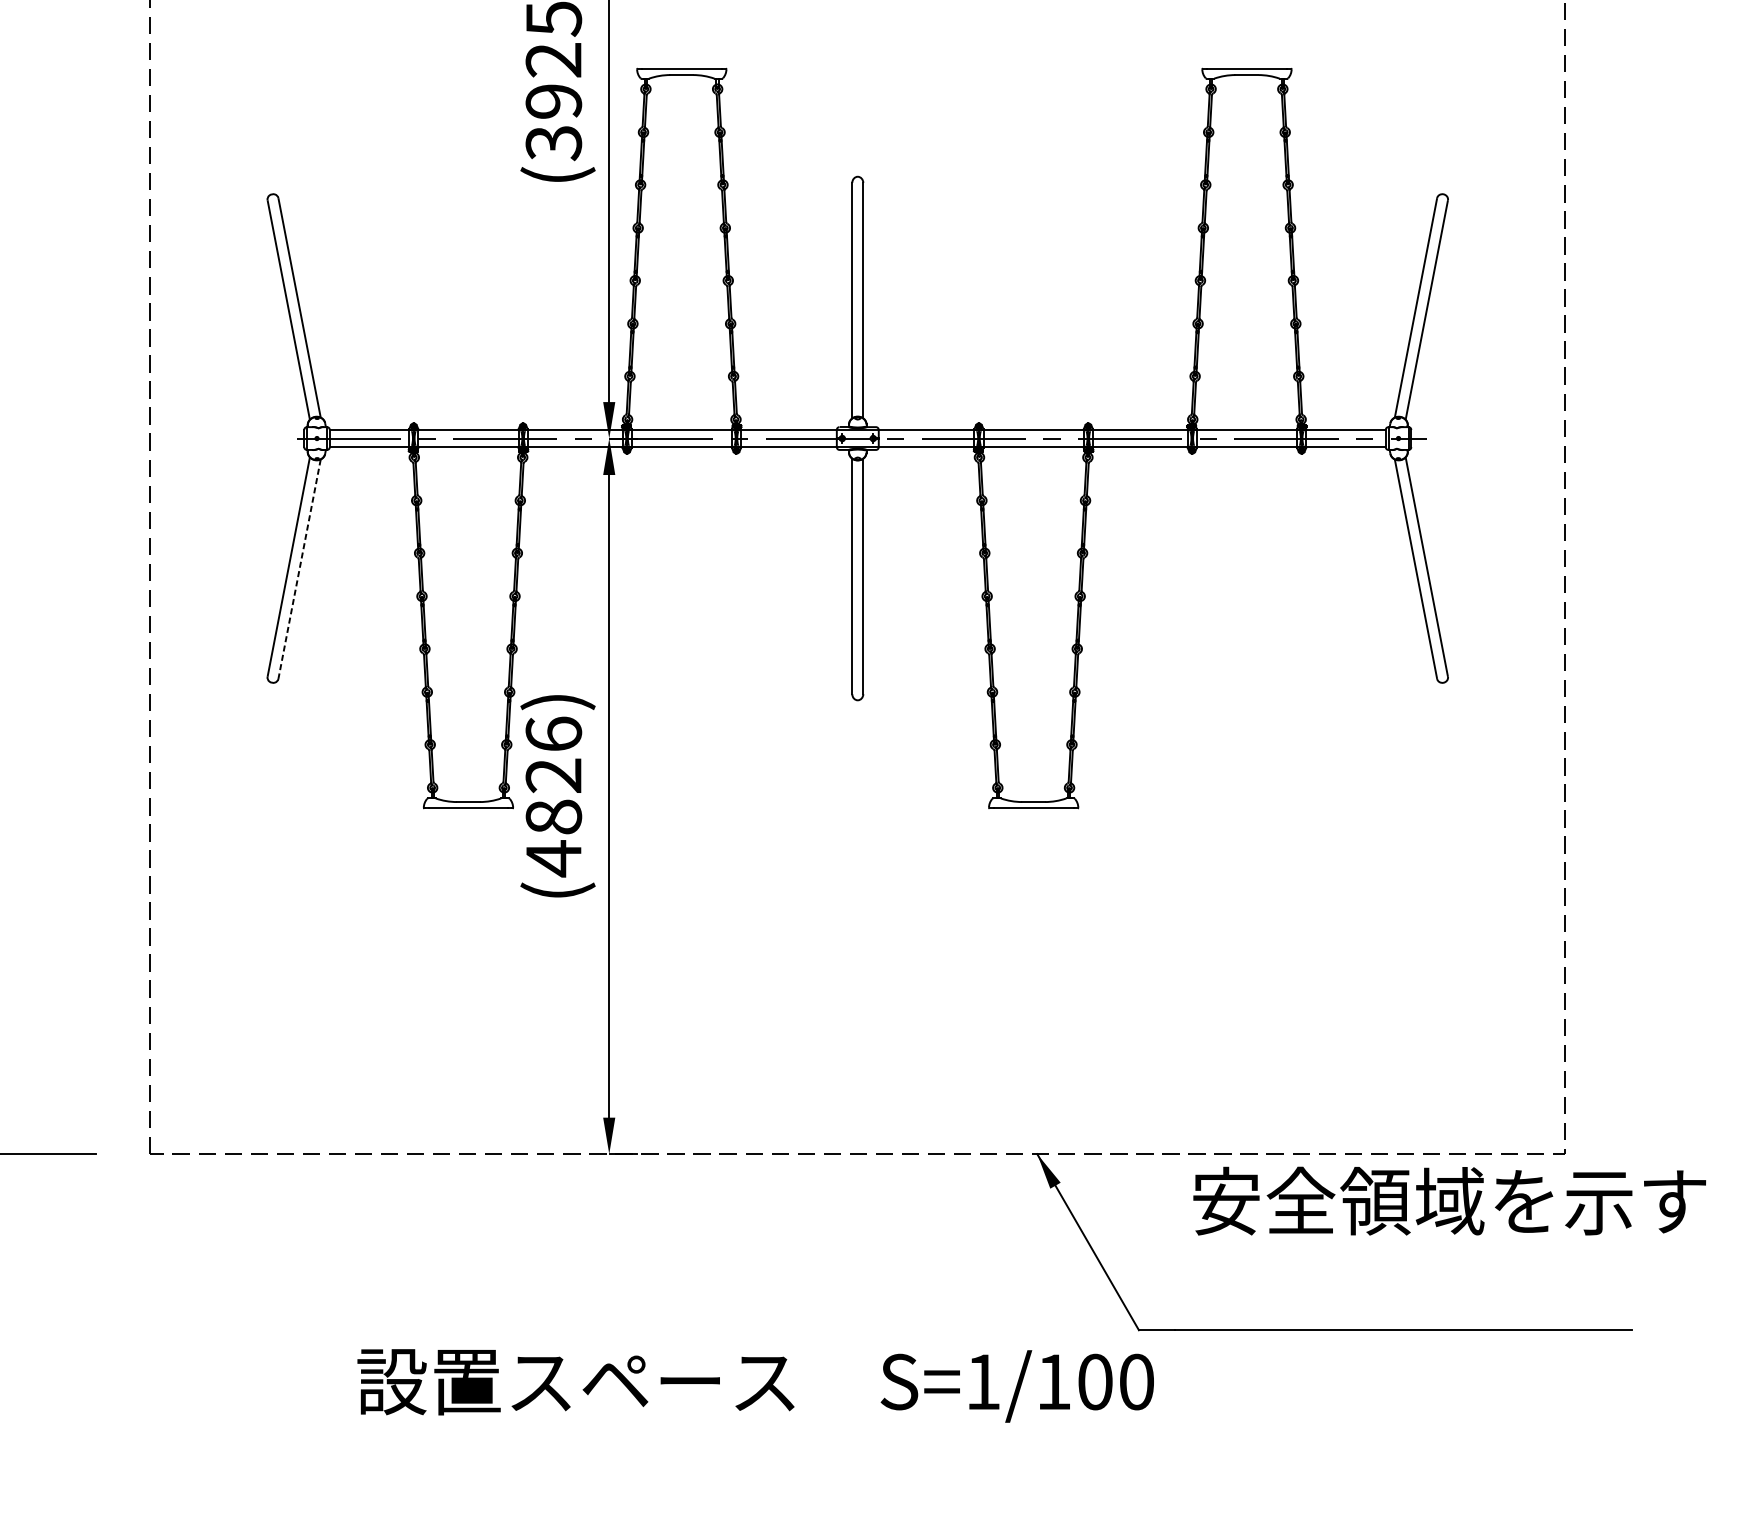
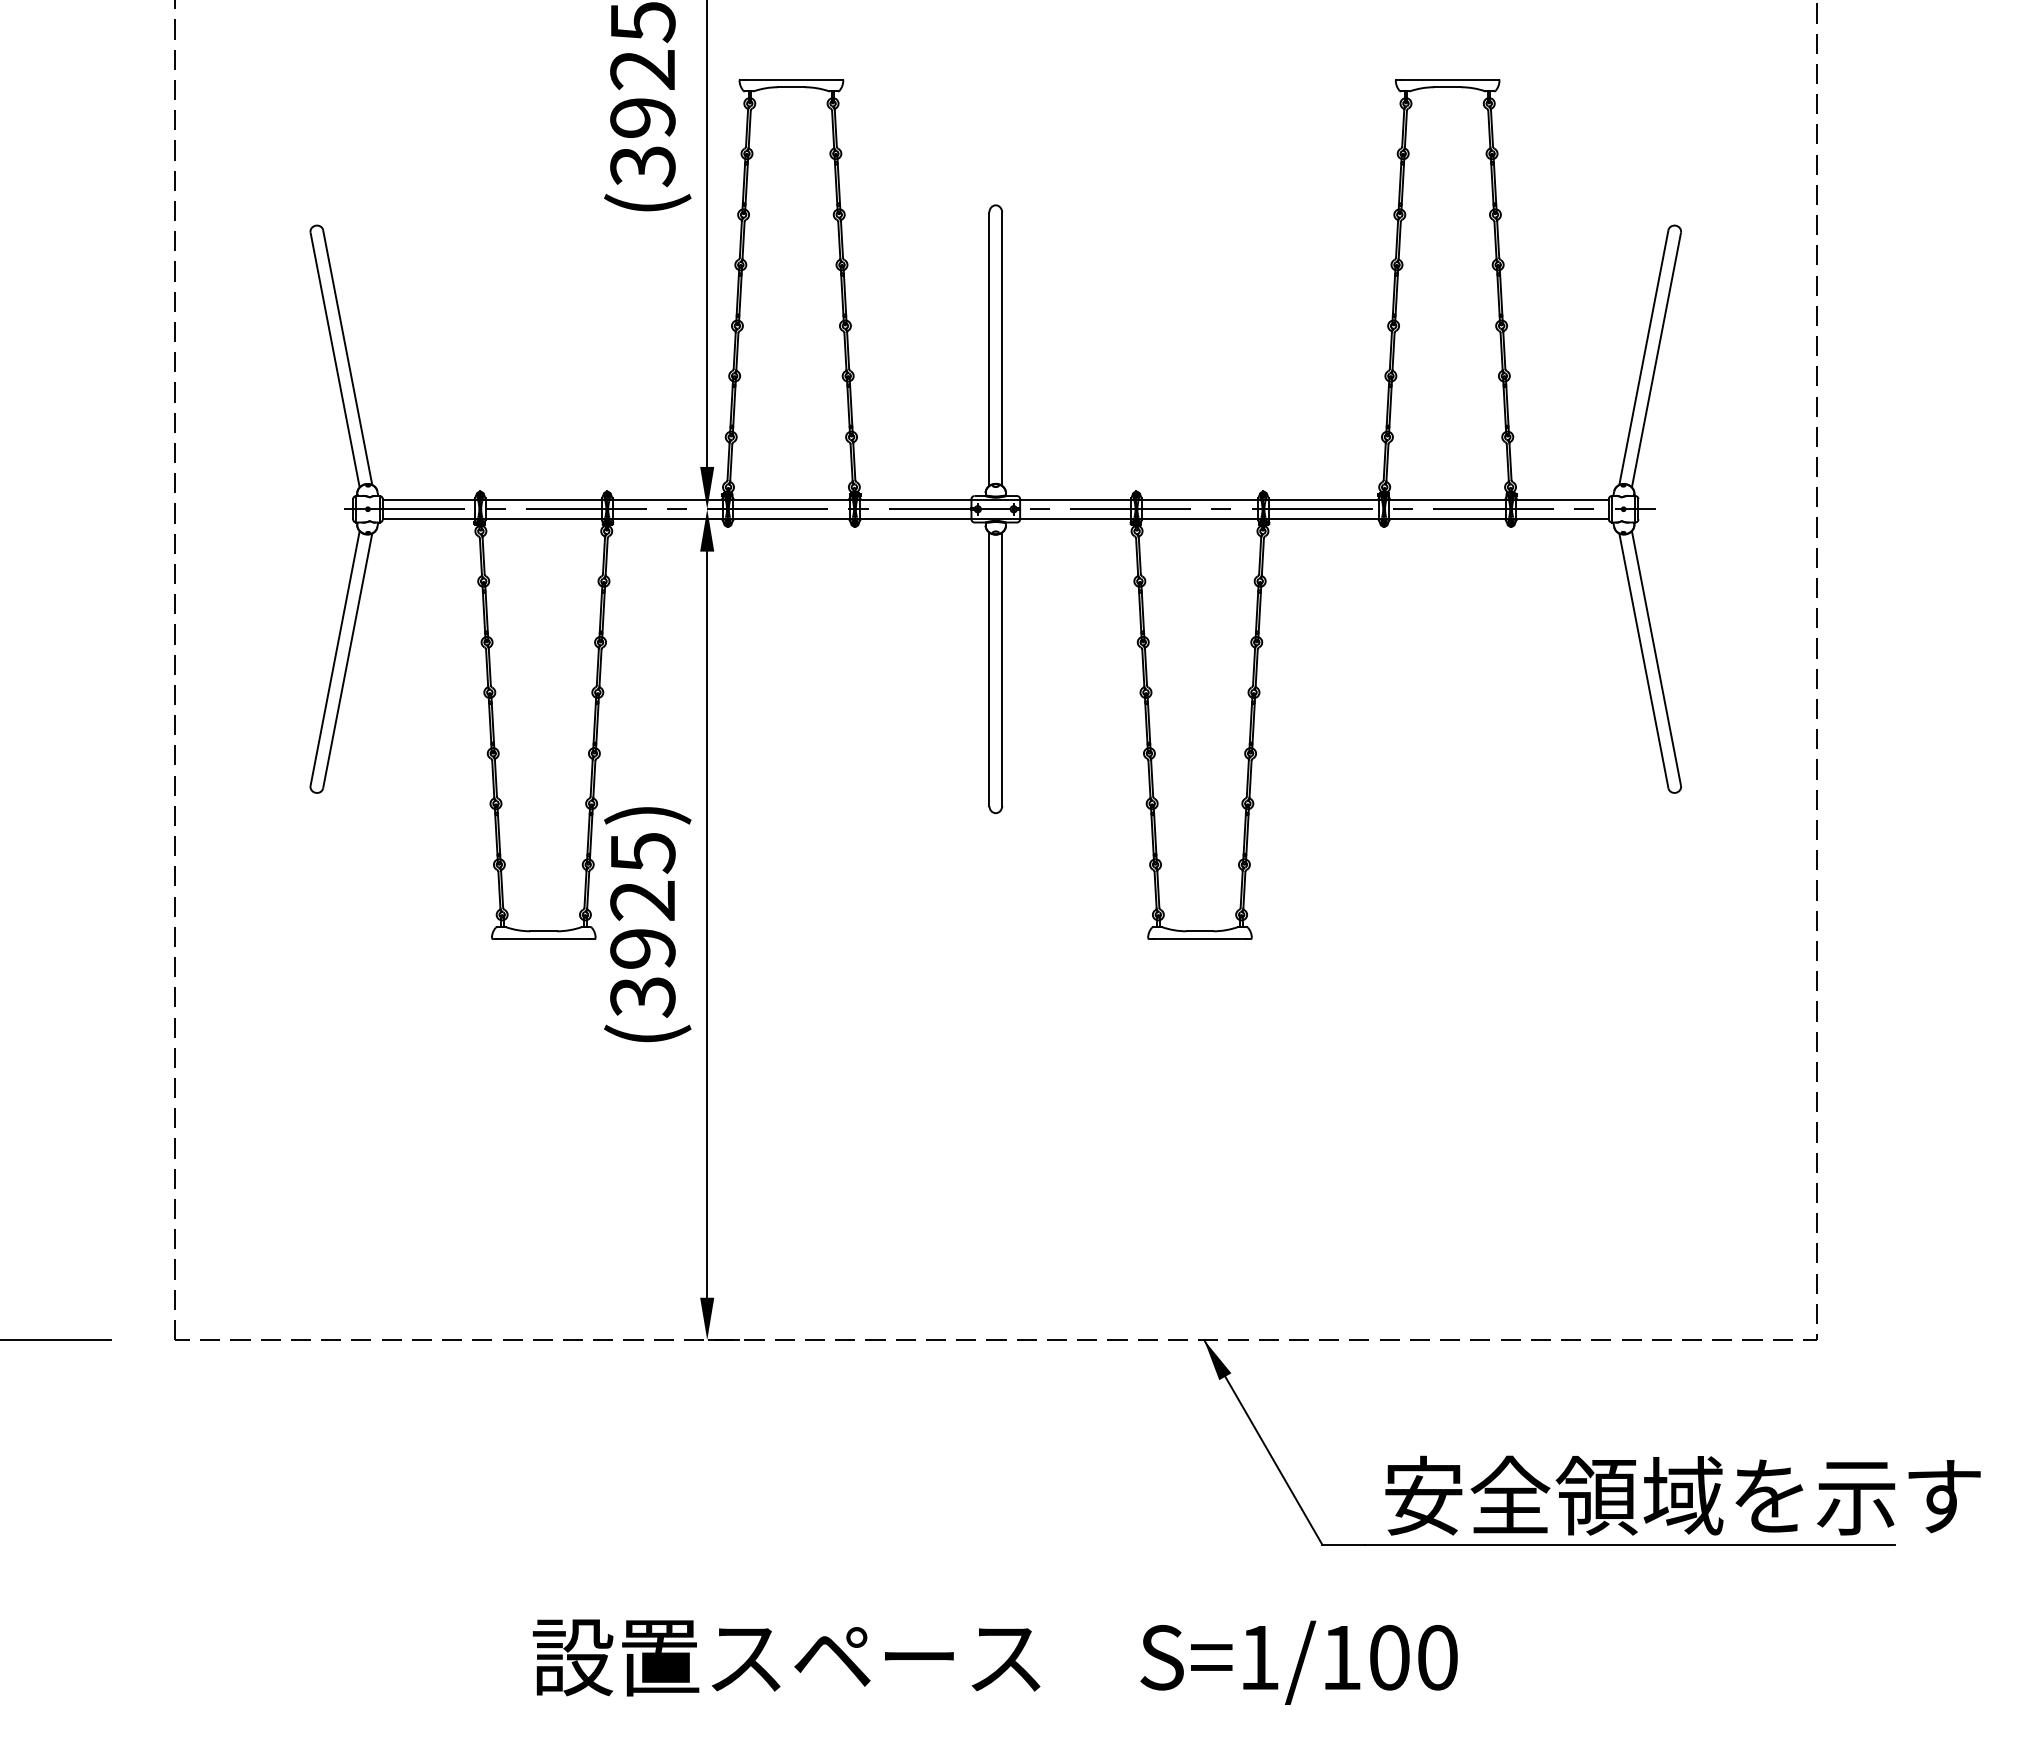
line: (299, 568) -> (347, 660), dashed -> solid
text: (553, 797) -> (642, 925), (4826) -> (3925)
text: (1449, 1201) -> (1682, 1495), moved
text: (755, 1385) -> (995, 1661), moved

